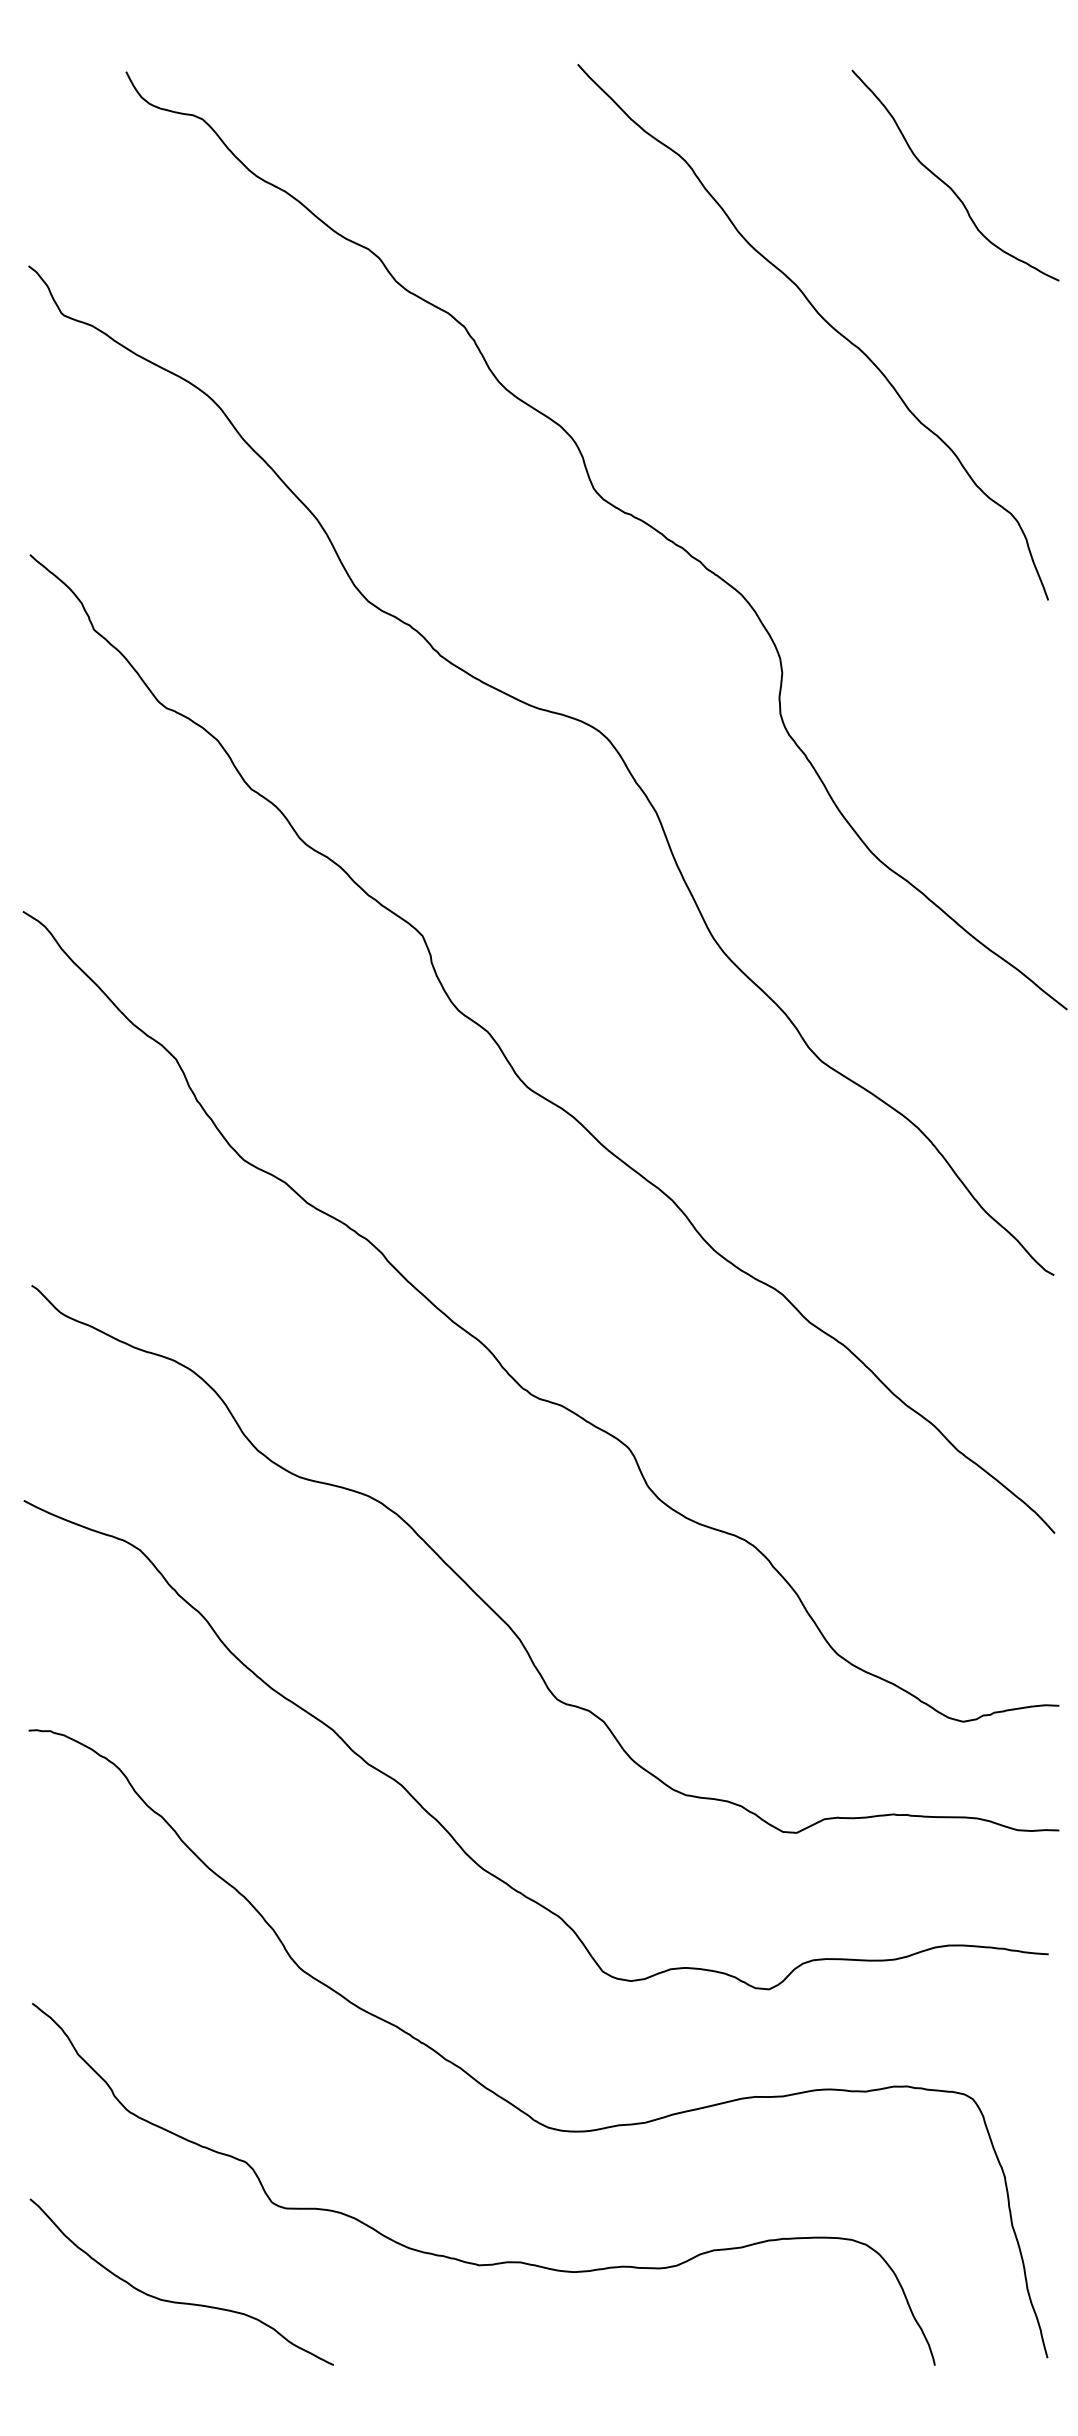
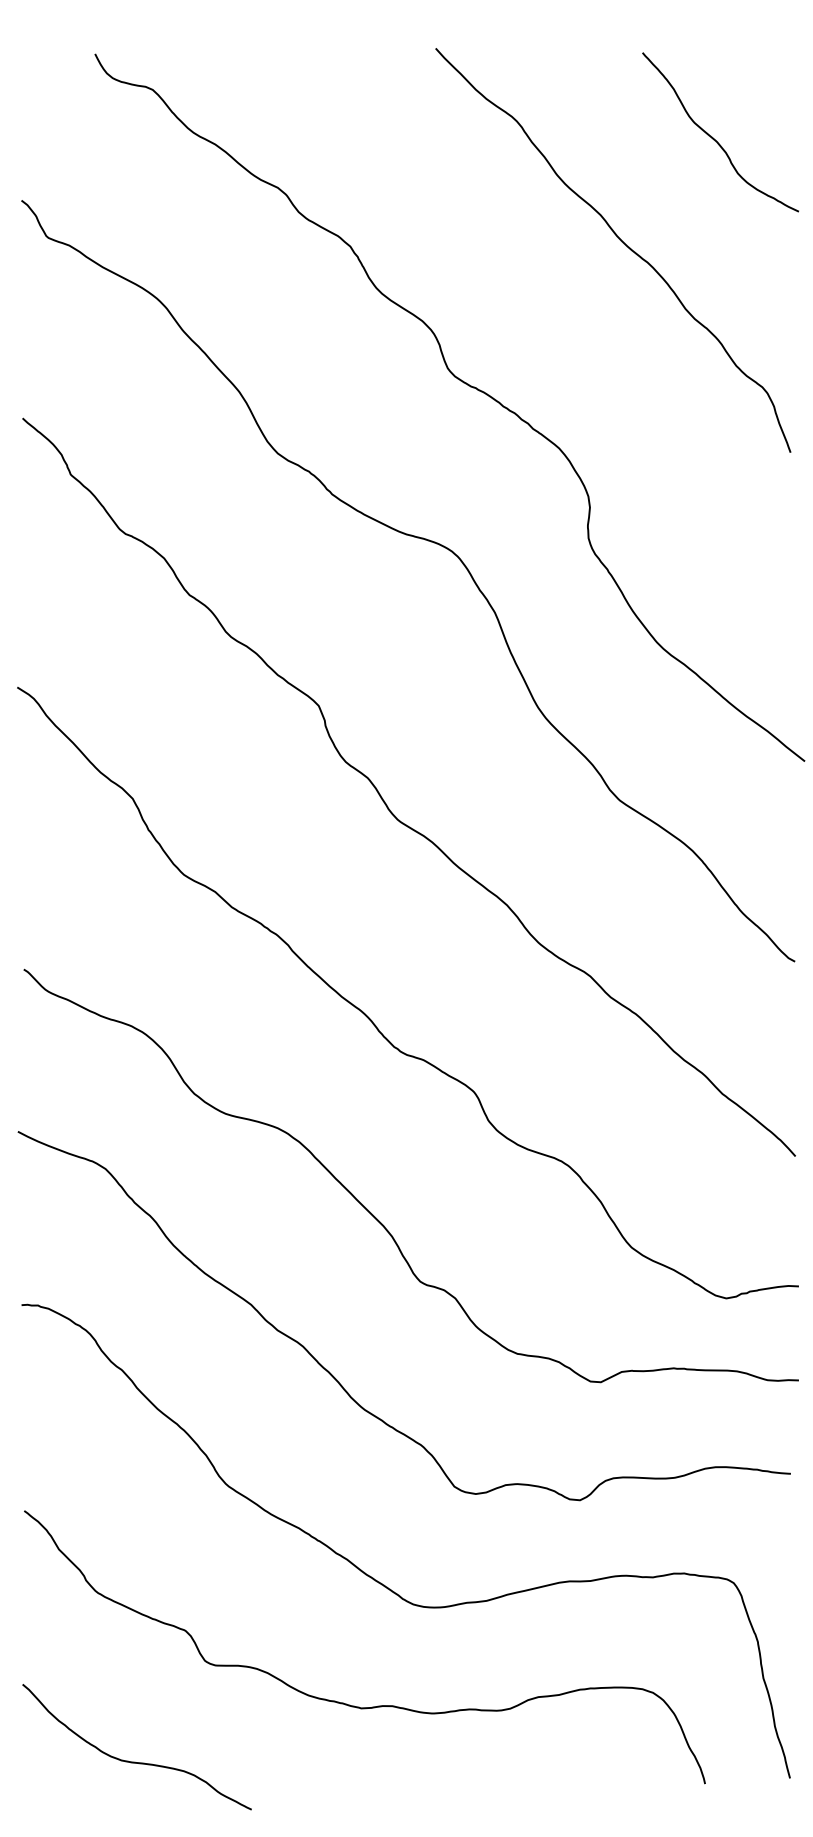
curve: (179, 2301) -> (135, 1761), moved

